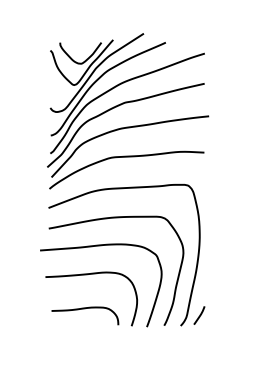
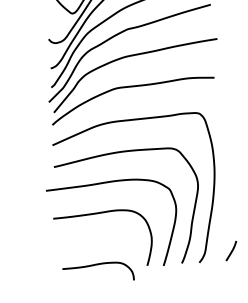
curve: (85, 309) -> (98, 265), moved
line: (199, 315) -> (231, 250), moved

